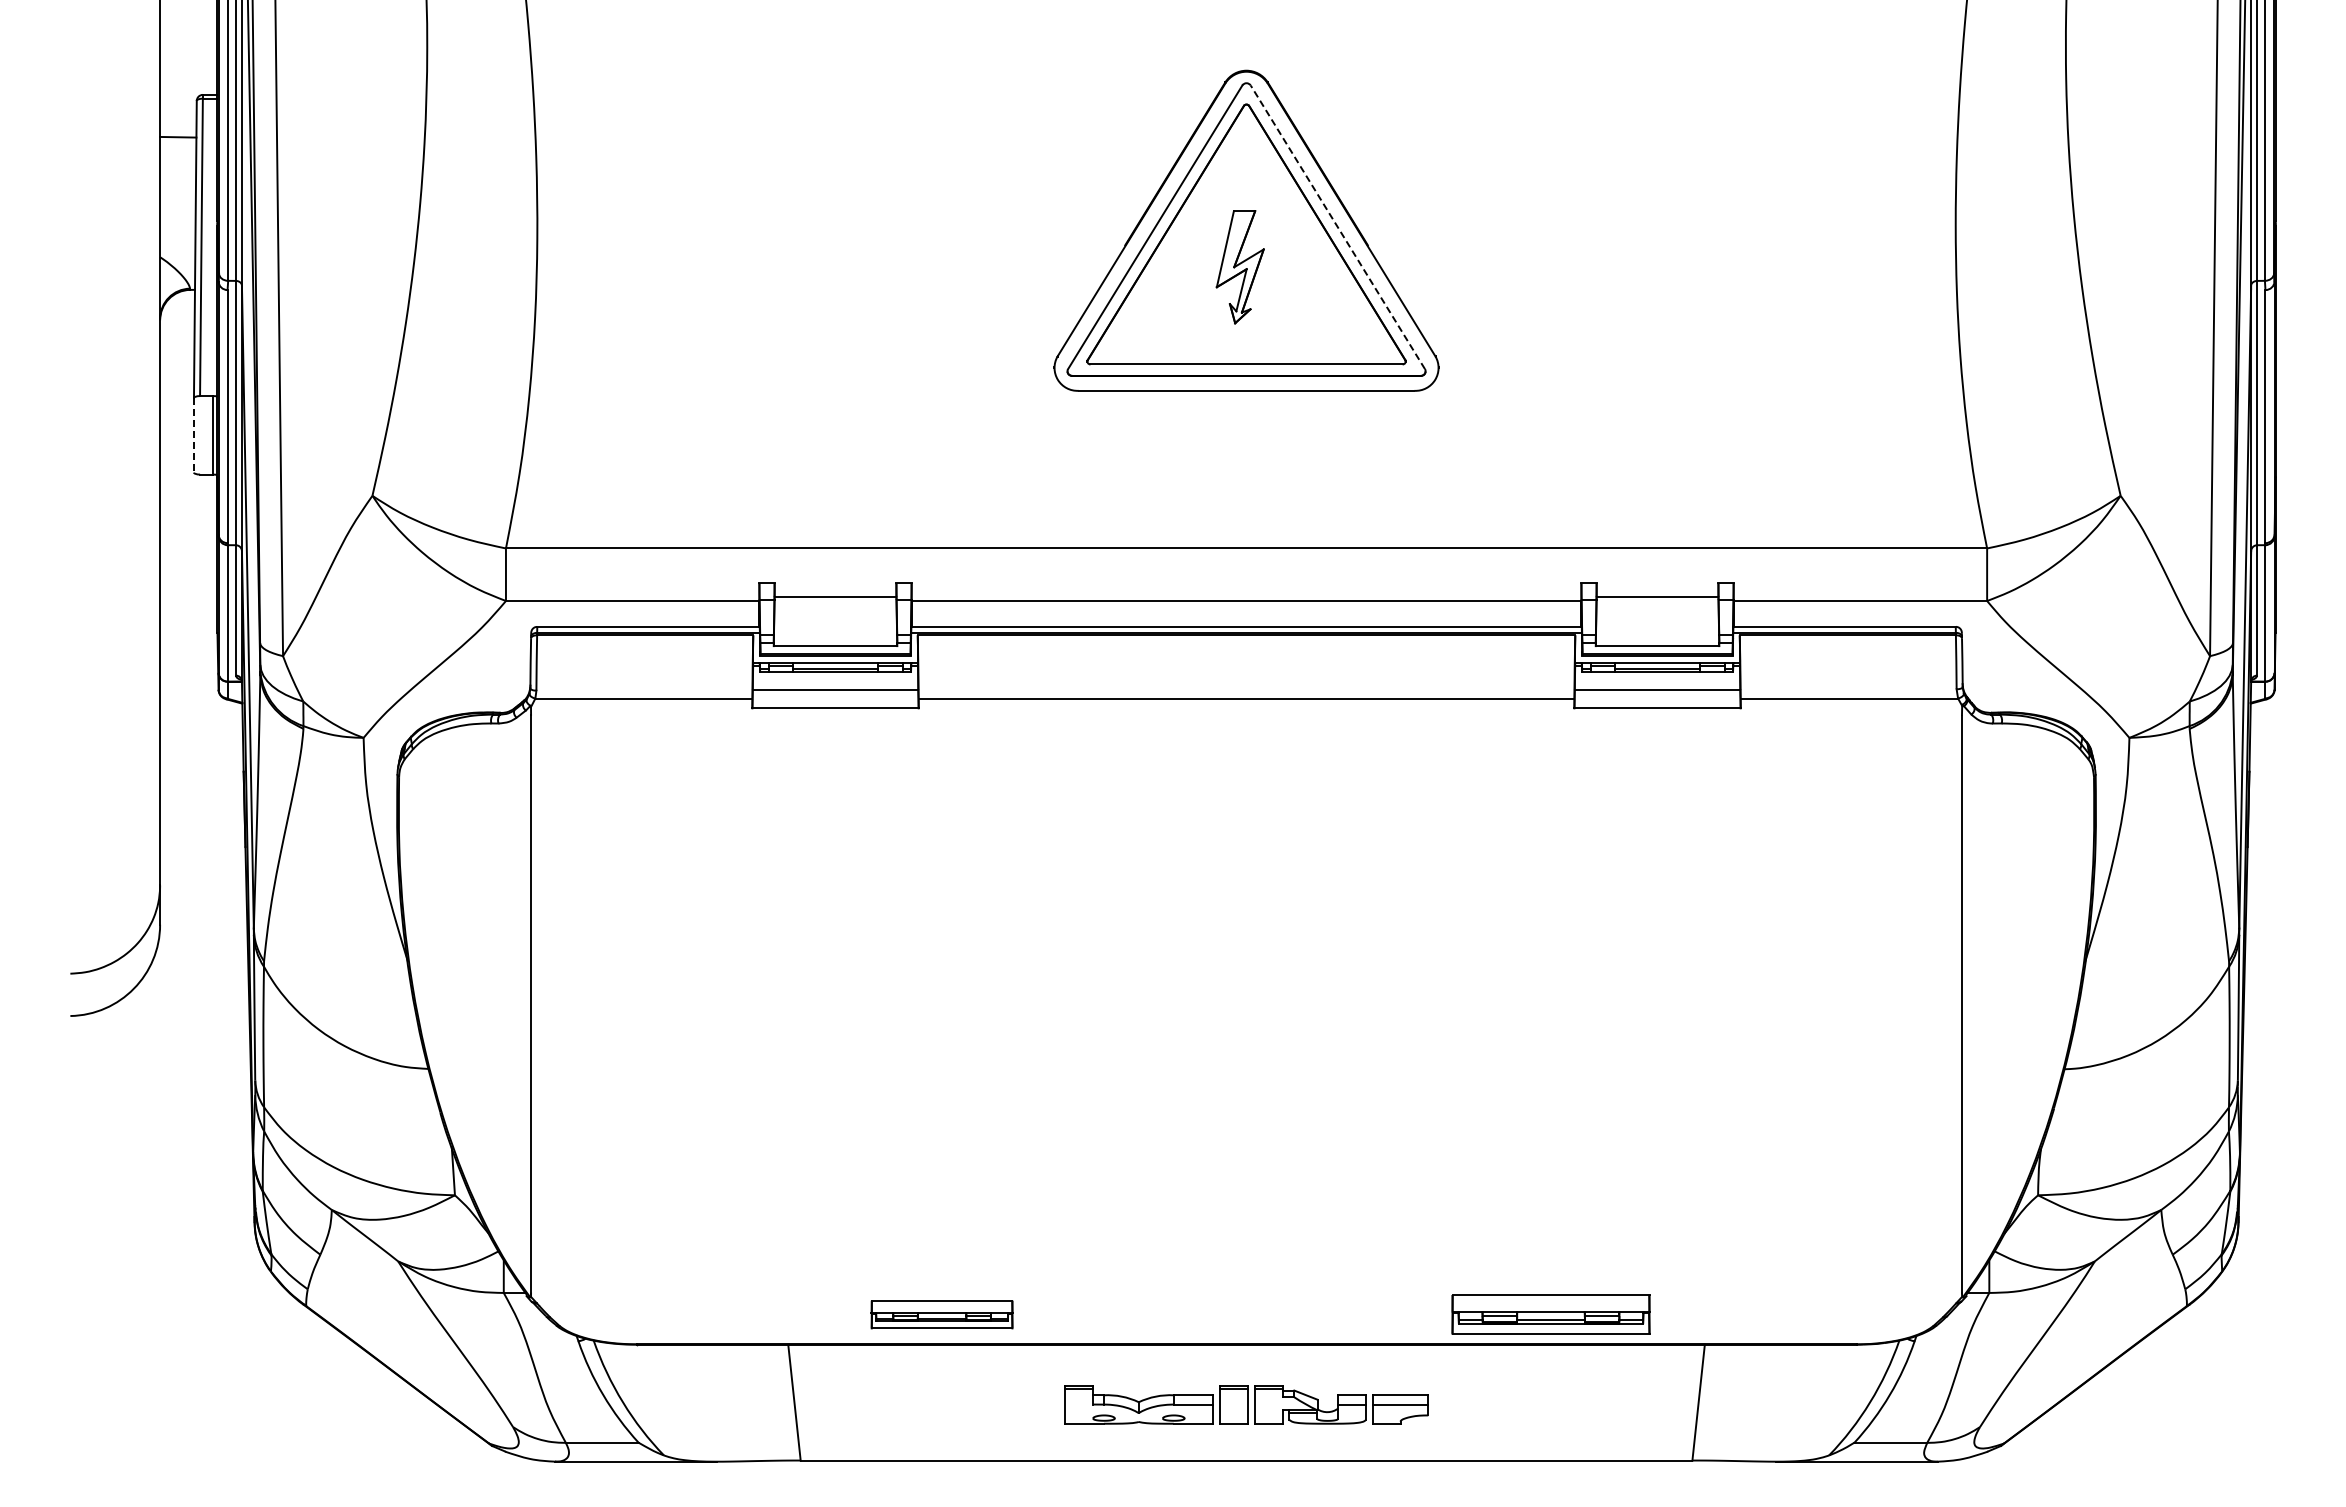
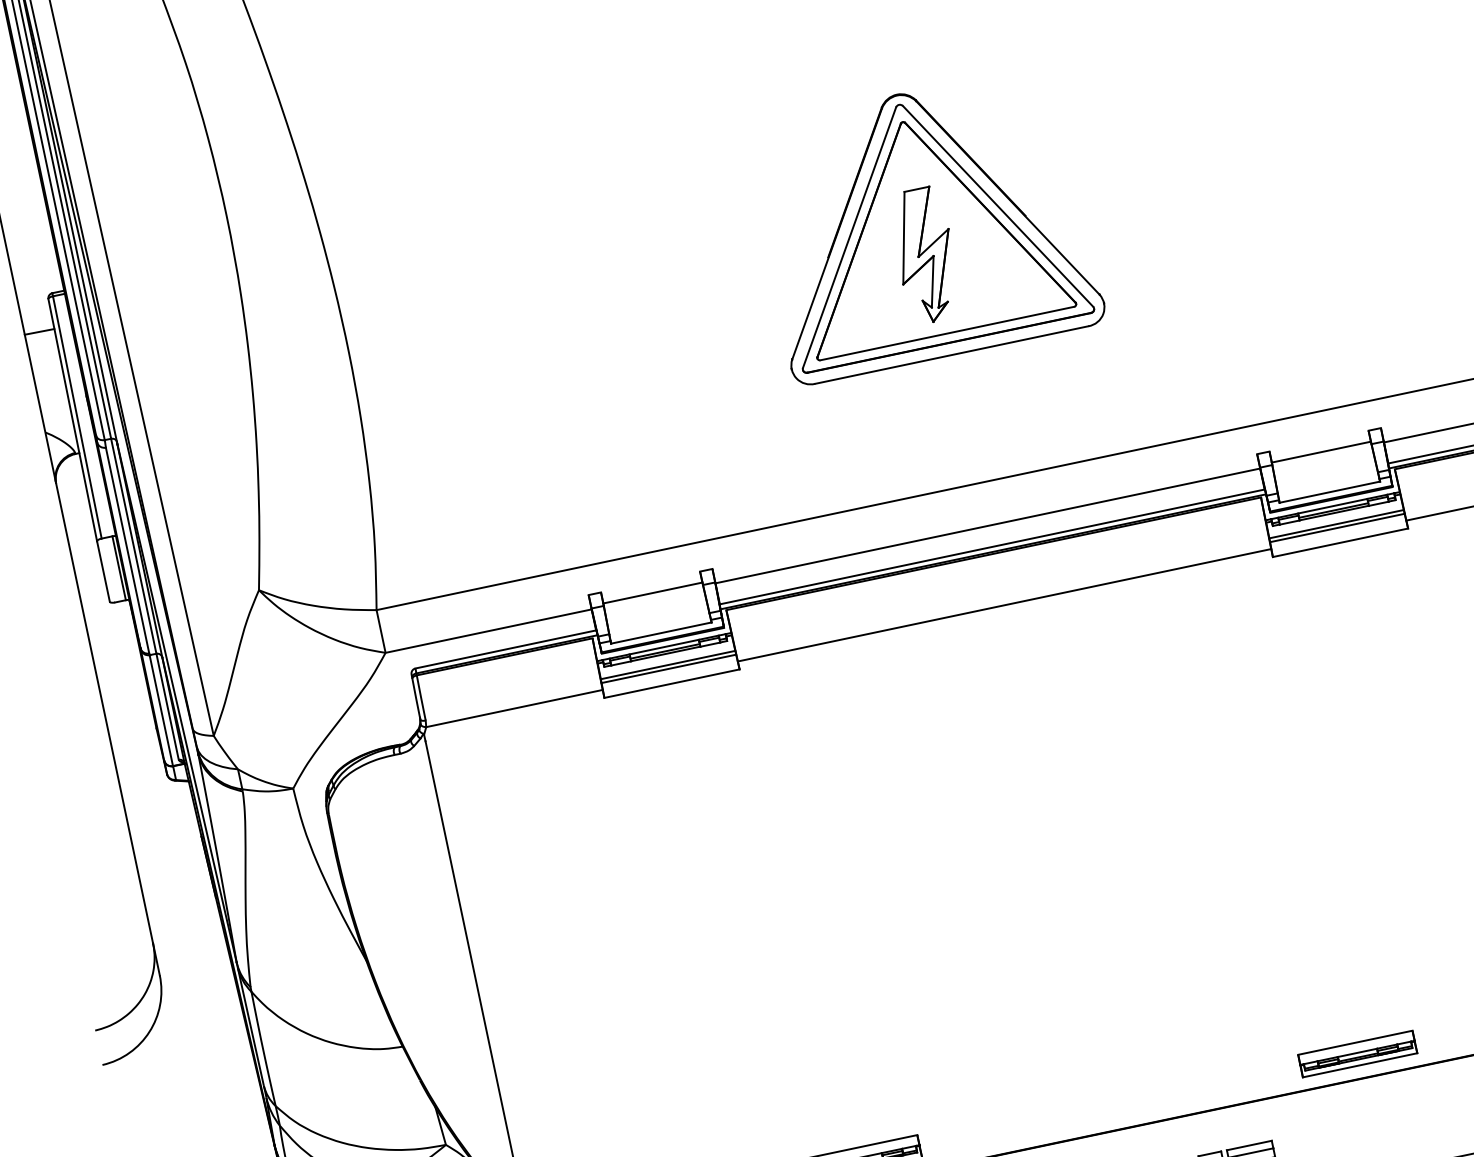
line: (1337, 226) -> (997, 205), dashed -> solid
part: (1239, 267) -> (924, 255), size x1.43
line: (193, 435) -> (103, 571), dashed -> solid
line: (835, 685) -> (668, 665), added
line: (1657, 685) -> (1336, 524), added
part: (1550, 1314) -> (1357, 1054), size x0.71

